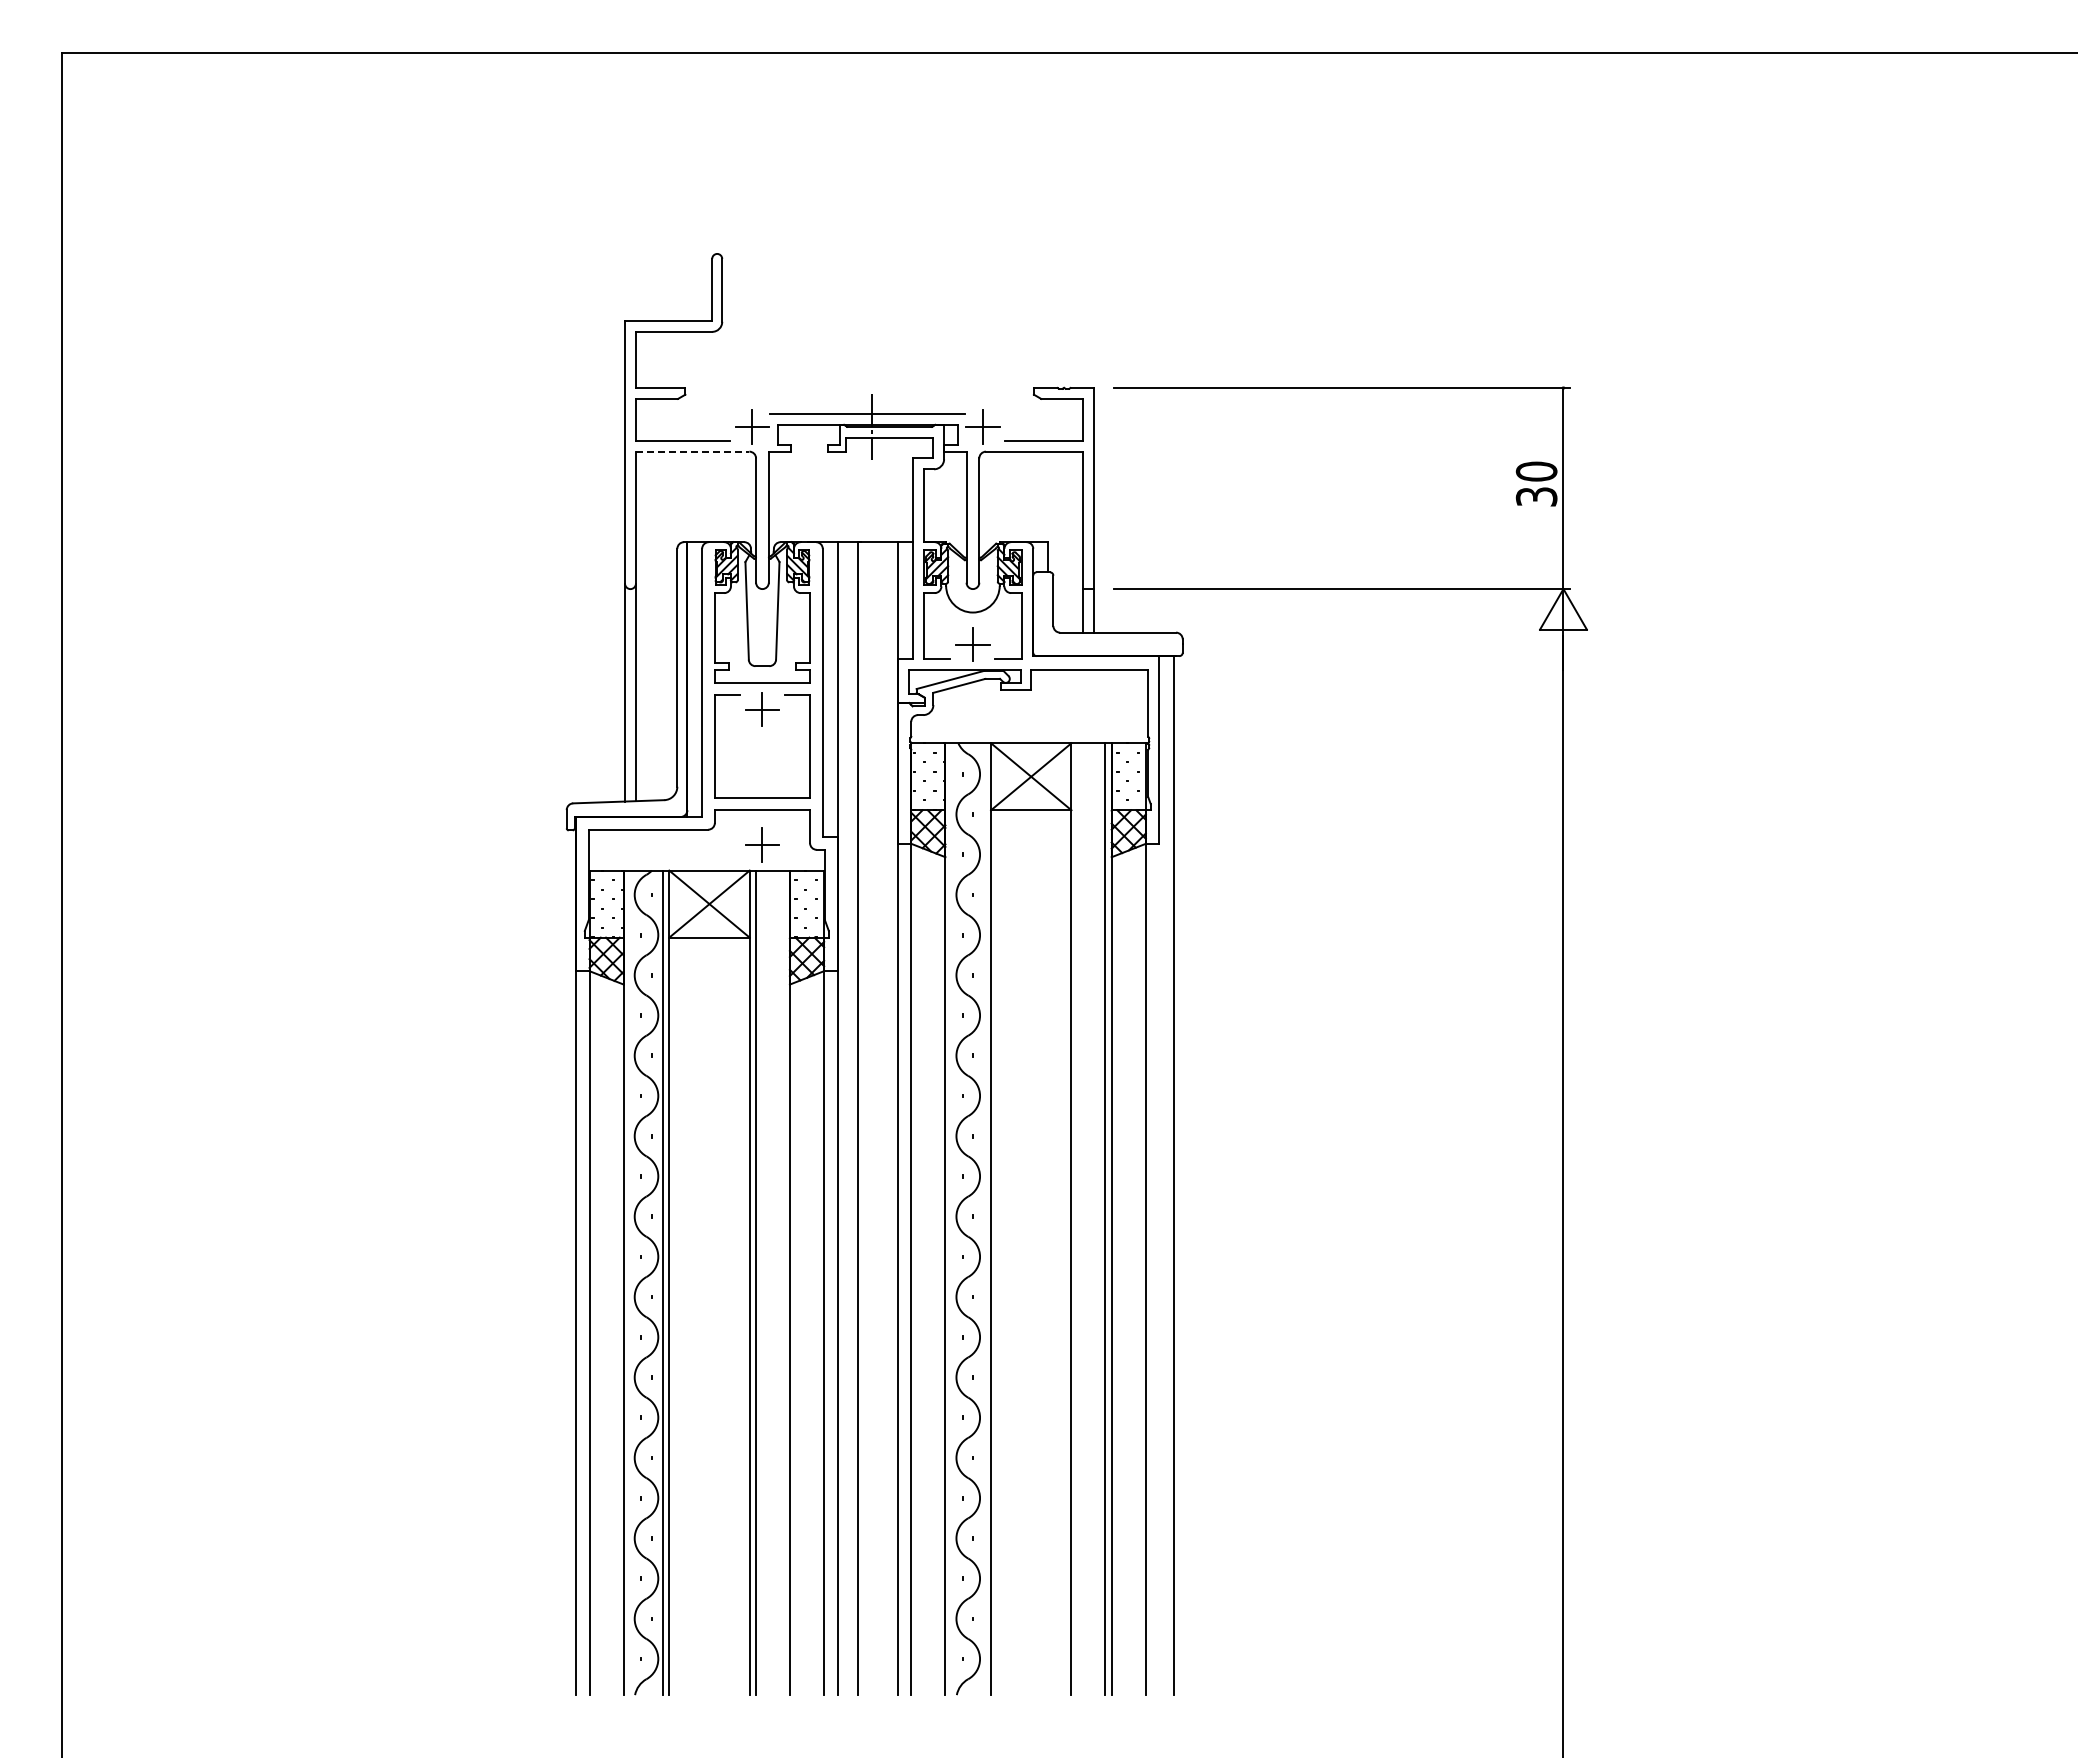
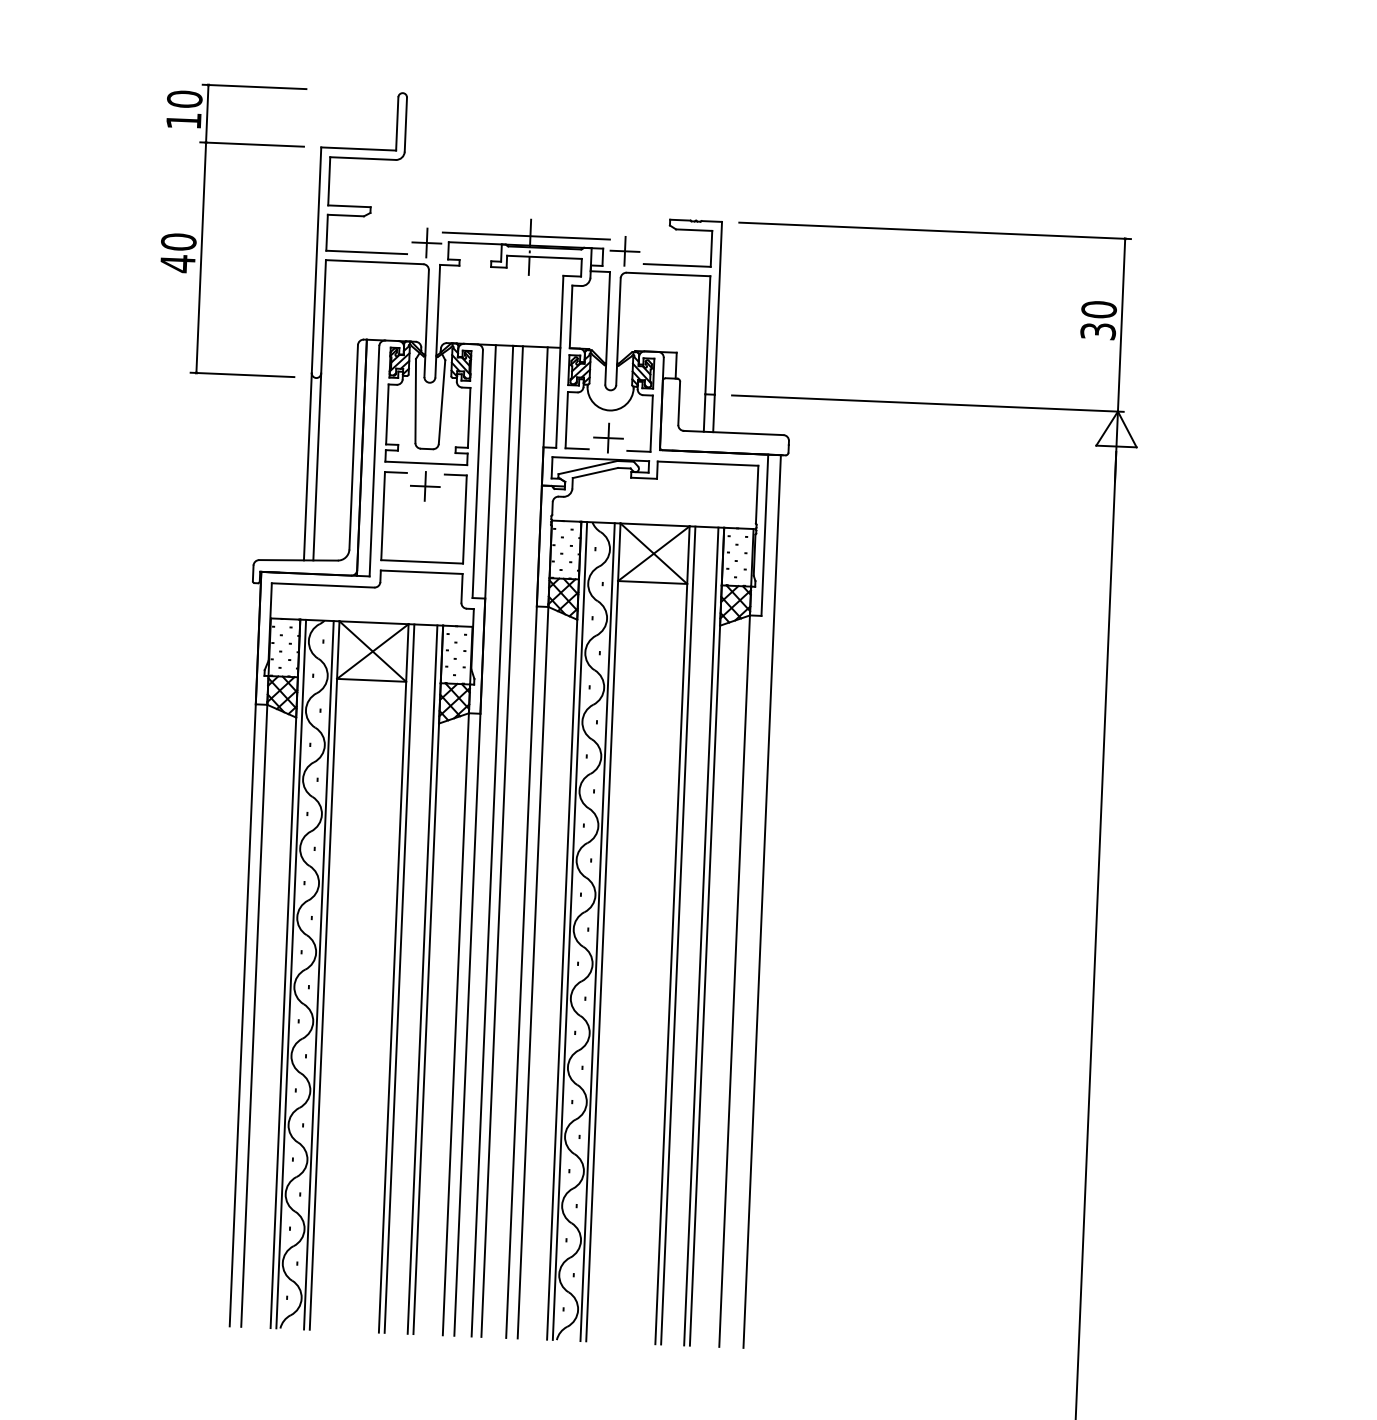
part: (491, 421) -> (202, 229), added
line: (692, 451) -> (374, 262), dashed -> solid
part: (762, 844) -> (420, 602), removed
line: (869, 1118) -> (502, 841), added
line: (952, 1219) -> (570, 931), added
line: (984, 1219) -> (597, 932), added
line: (1078, 1219) -> (678, 935), added
line: (630, 1282) -> (291, 973), added
line: (783, 1282) -> (422, 979), added

